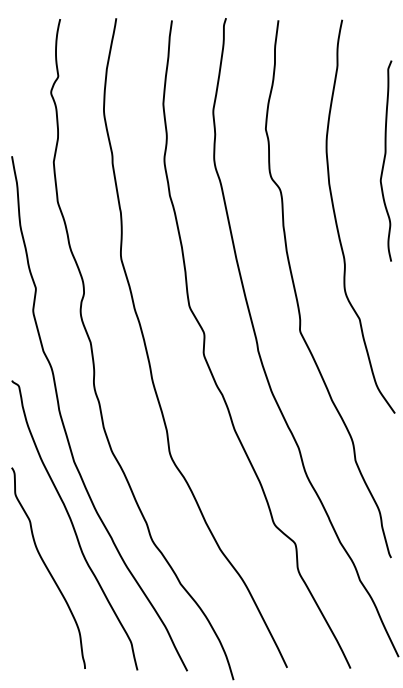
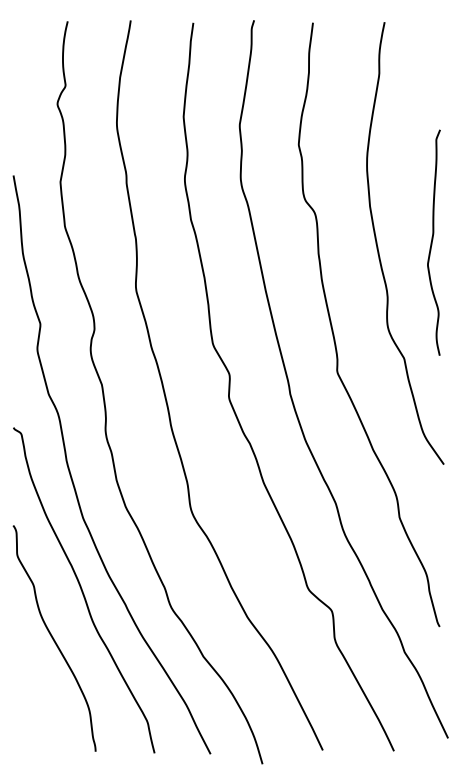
curve: (385, 160) -> (433, 242), moved

